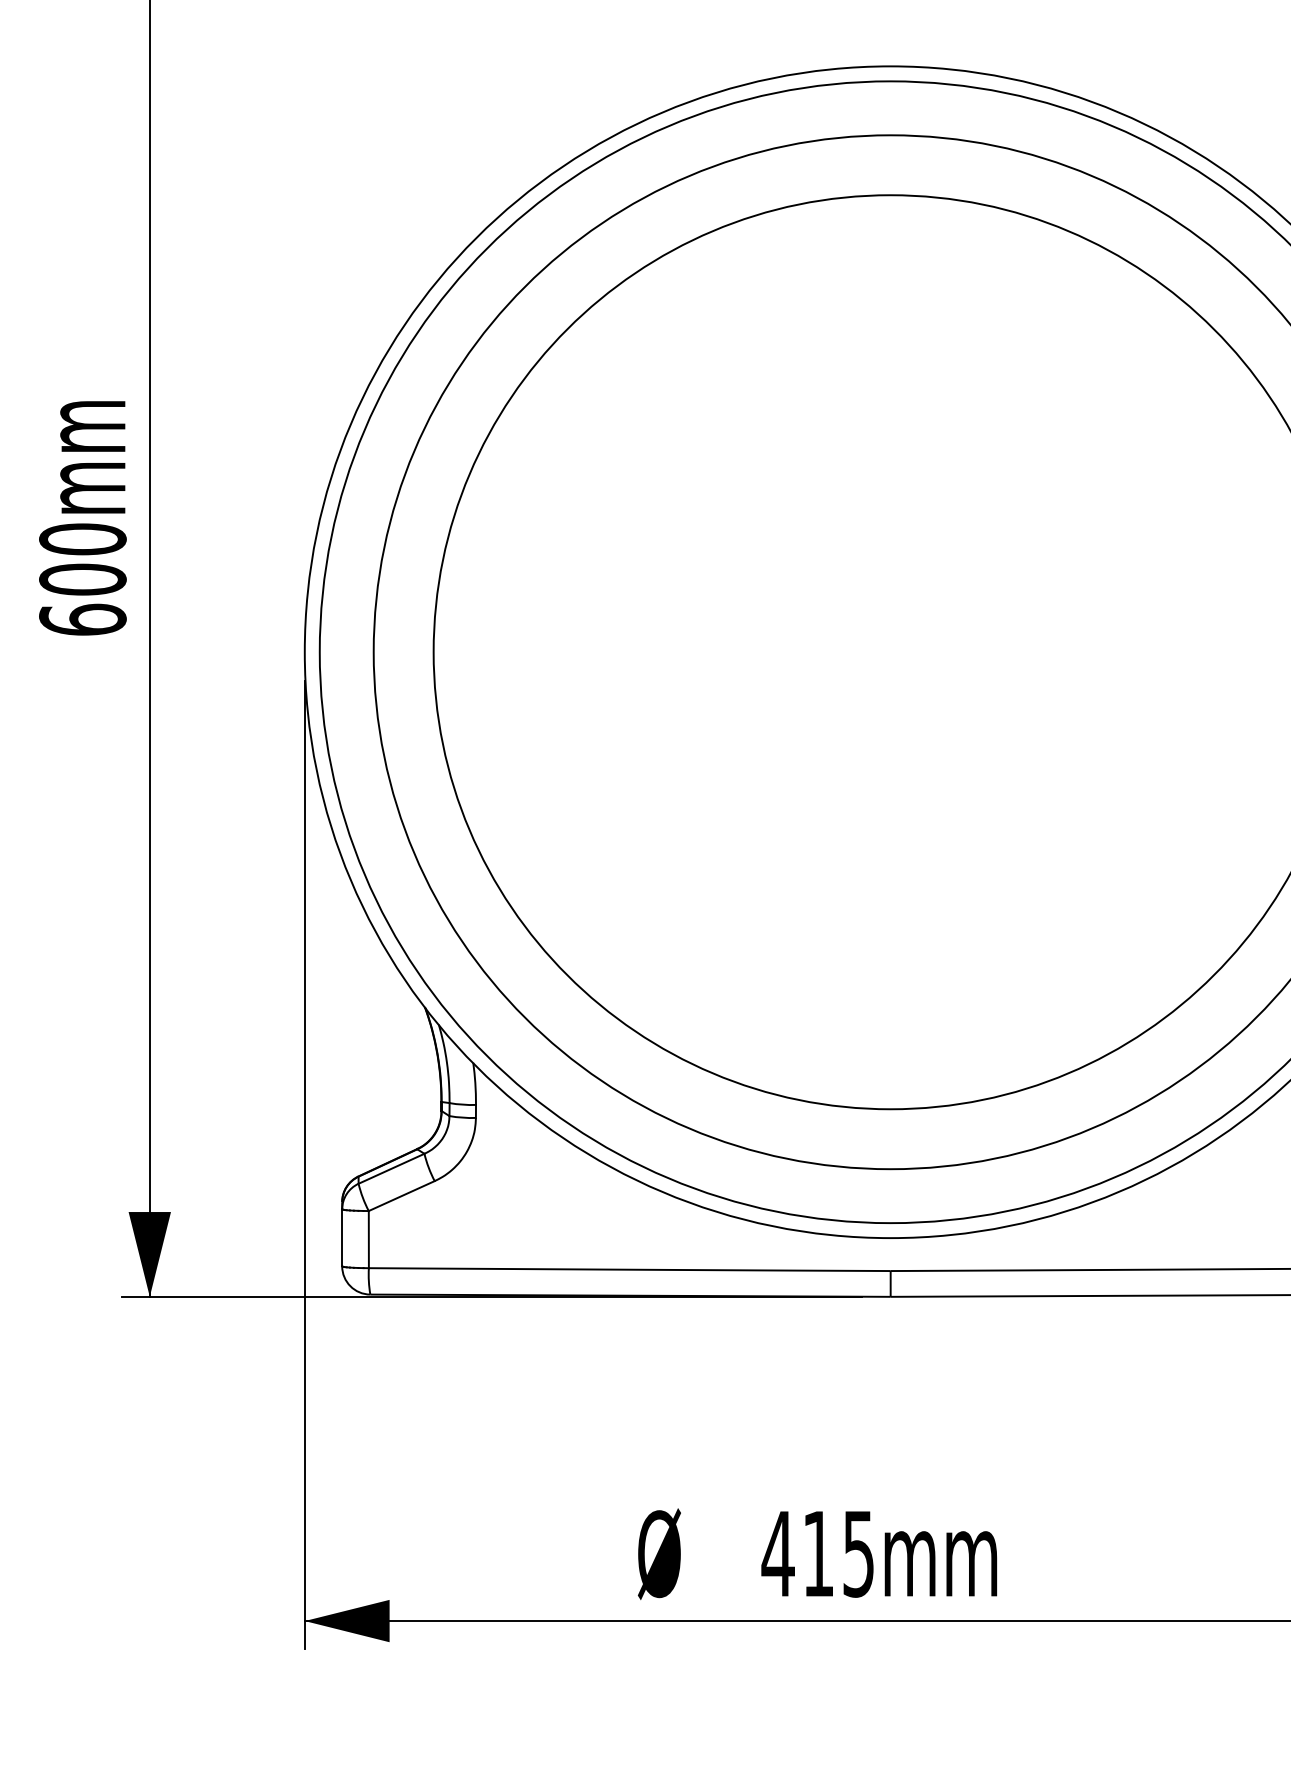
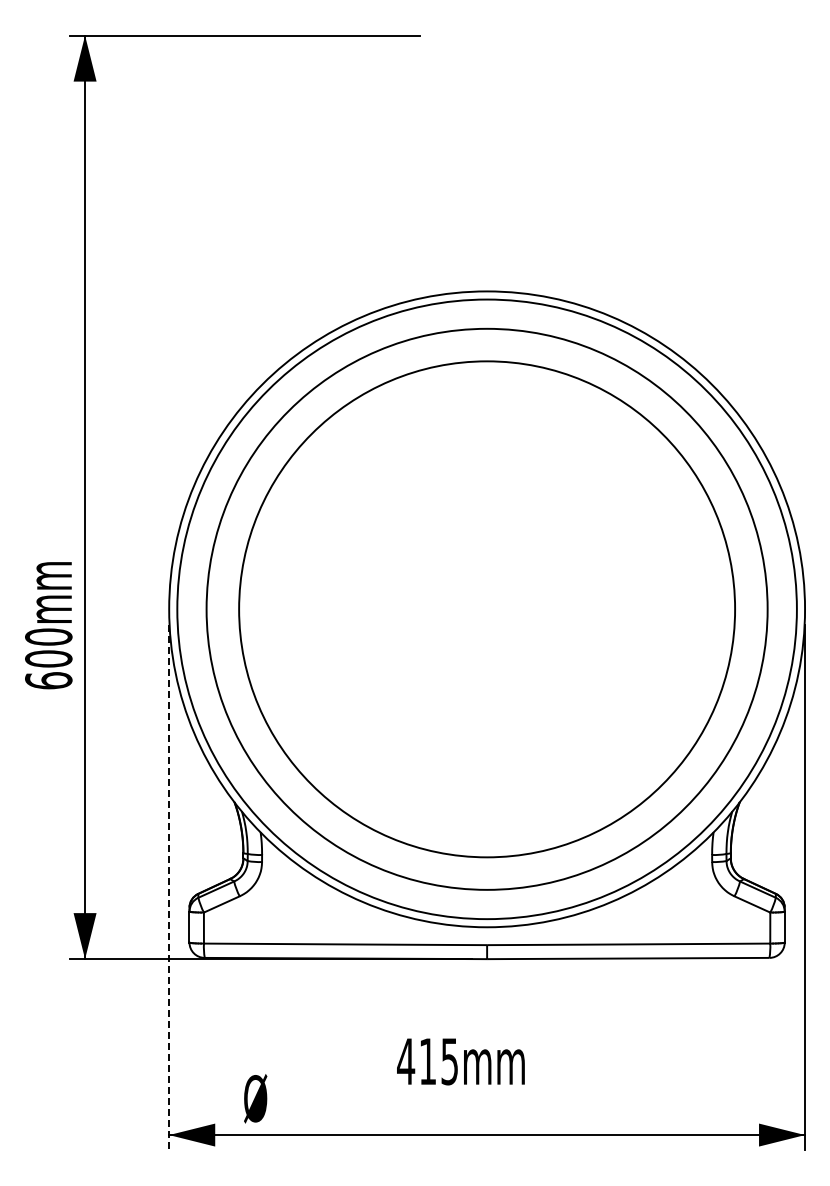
text: (82, 517) -> (48, 625), moved
line: (305, 1164) -> (169, 887), solid -> dashed
text: (659, 1553) -> (255, 1098), moved
text: (878, 1553) -> (460, 1061), moved

